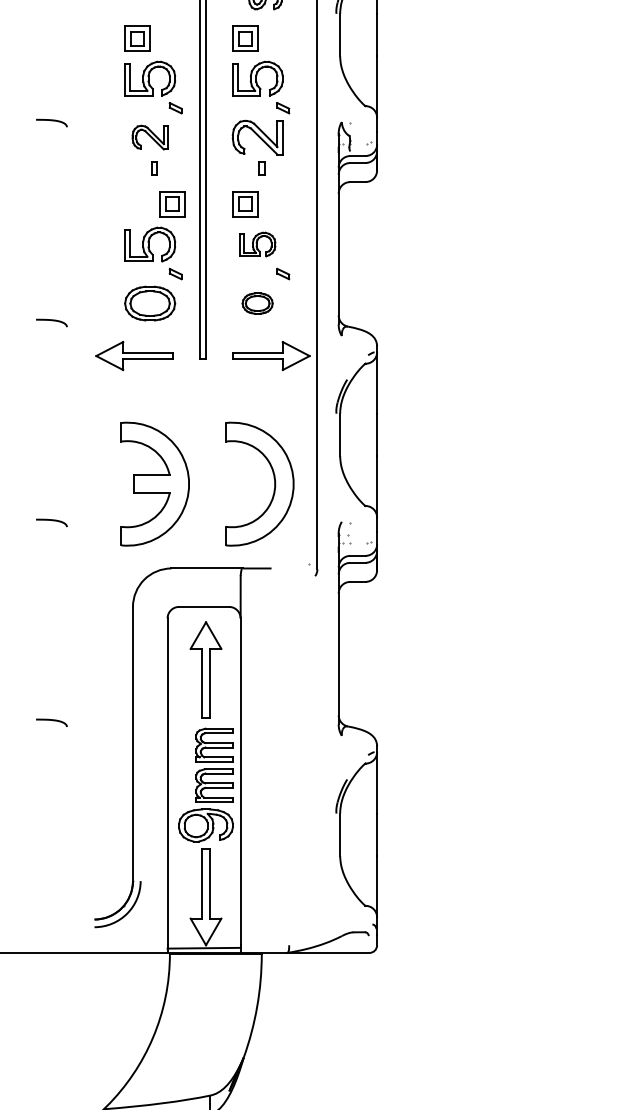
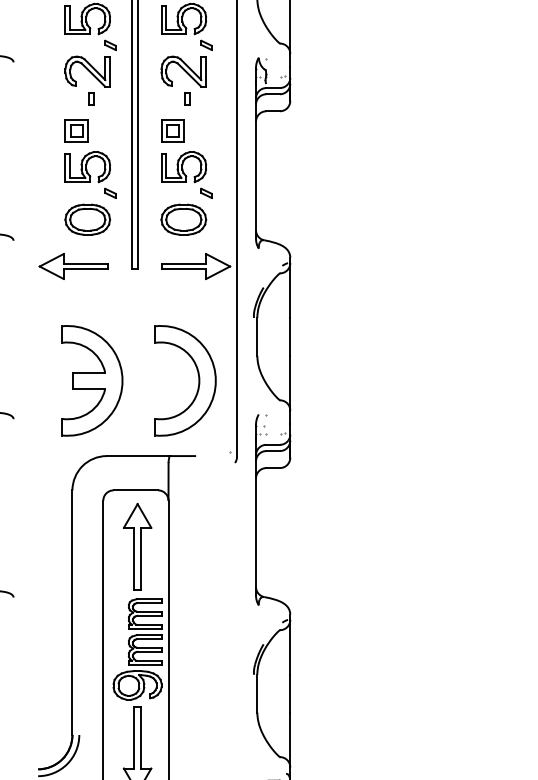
part: (149, 137) -> (87, 71), size x1.43
part: (172, 204) -> (76, 131), moved
part: (257, 244) -> (183, 166), size x1.43
part: (257, 303) -> (183, 219), size x1.67

